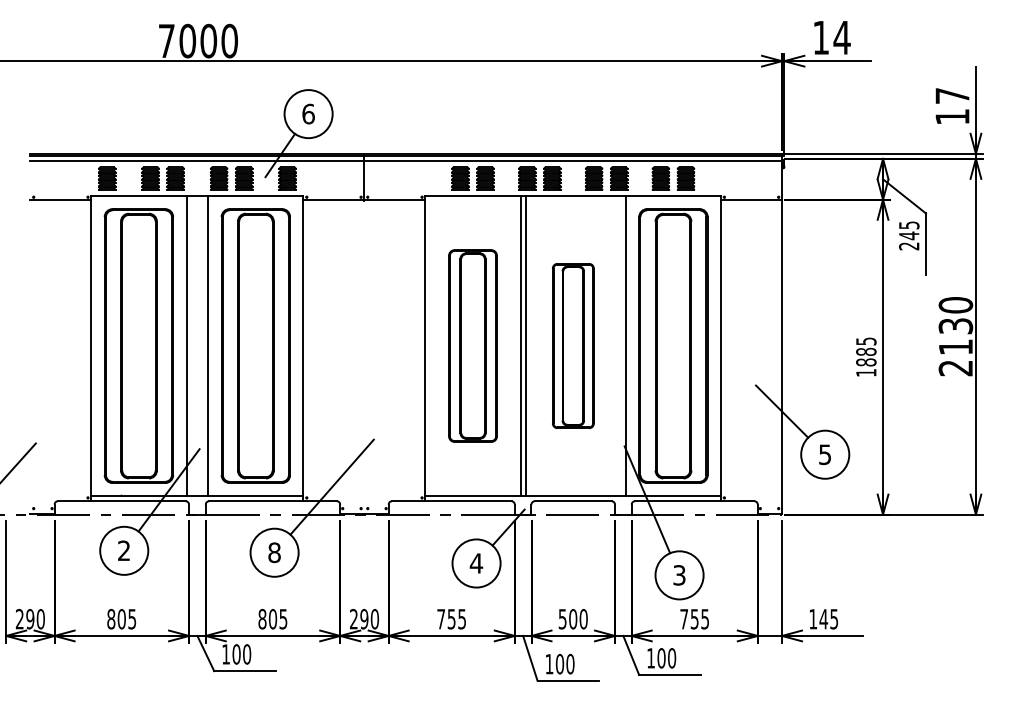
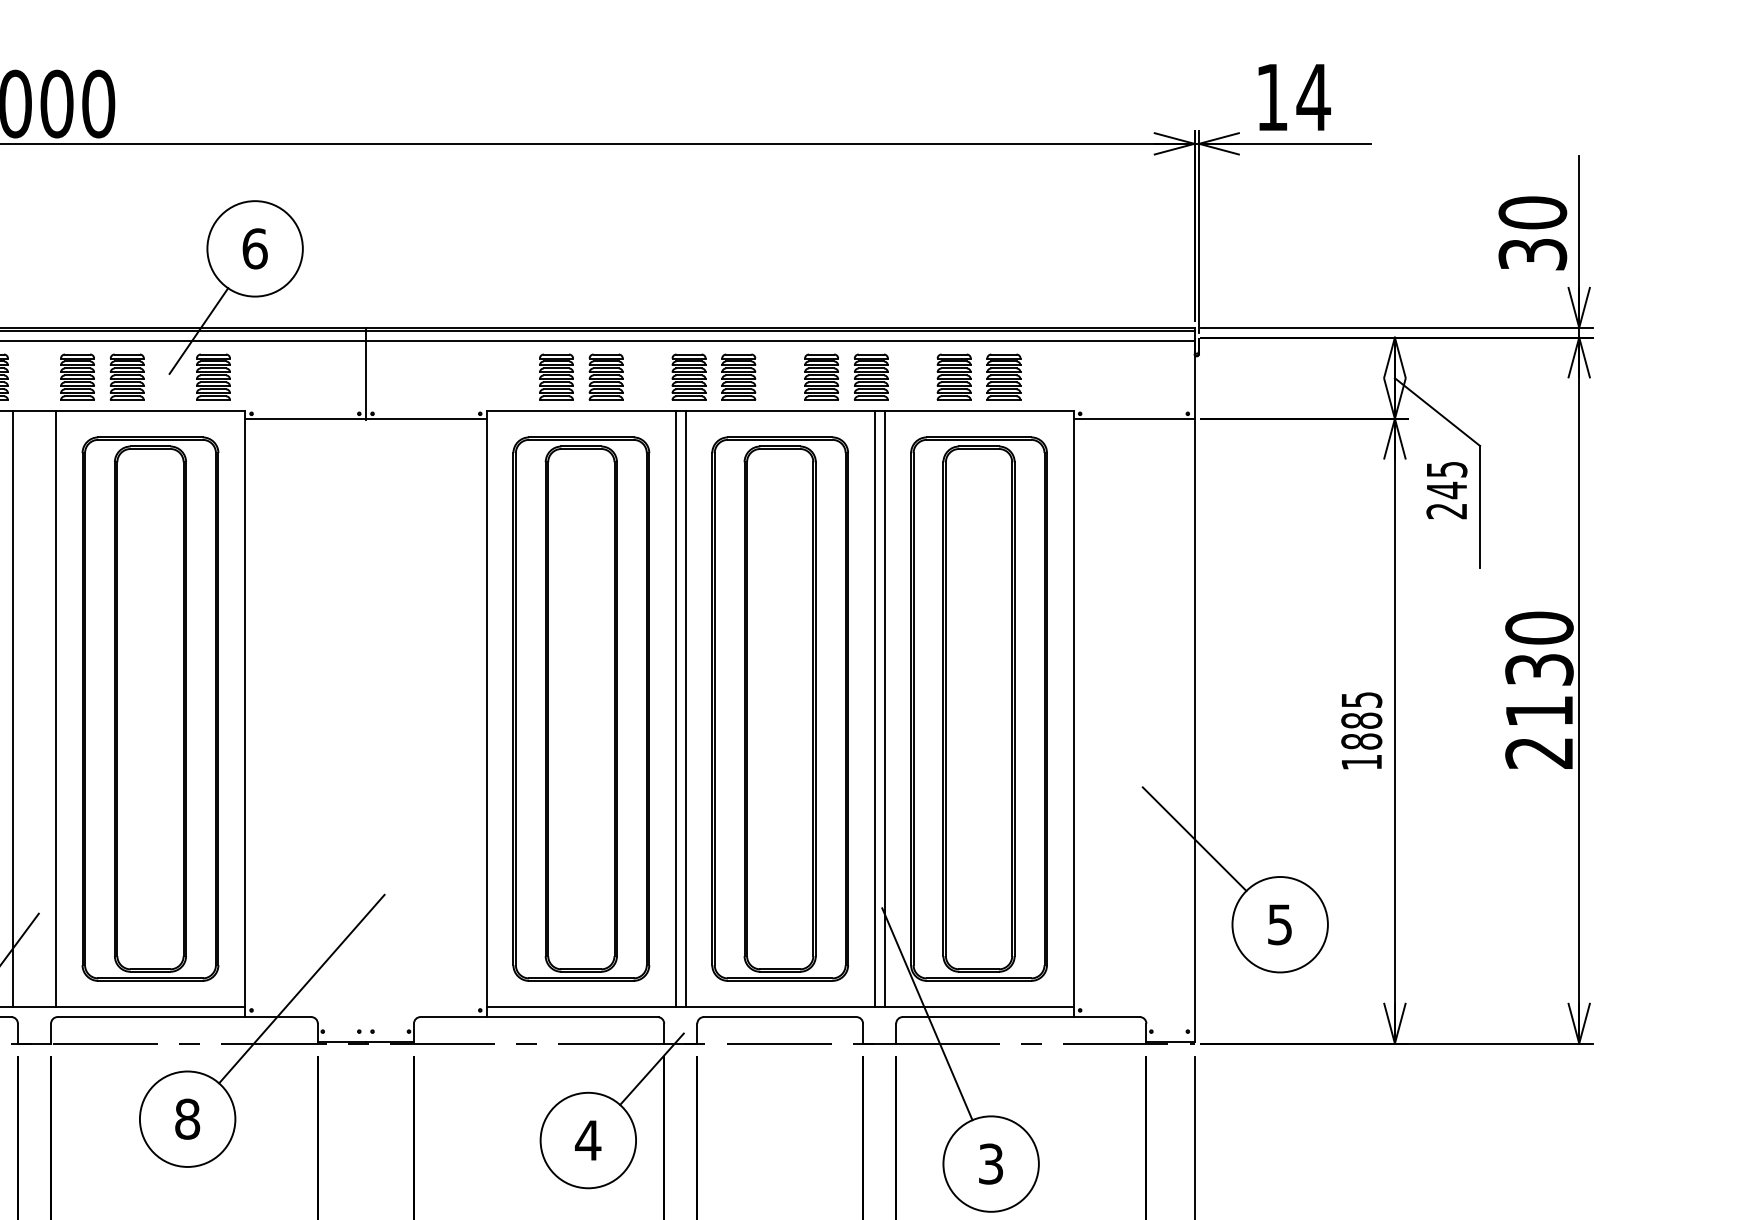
text: (952, 105) -> (1532, 231), 17 -> 30
part: (472, 345) -> (580, 707), size x1.43
part: (573, 345) -> (780, 707), size x1.67
line: (620, 345) -> (873, 707), added

